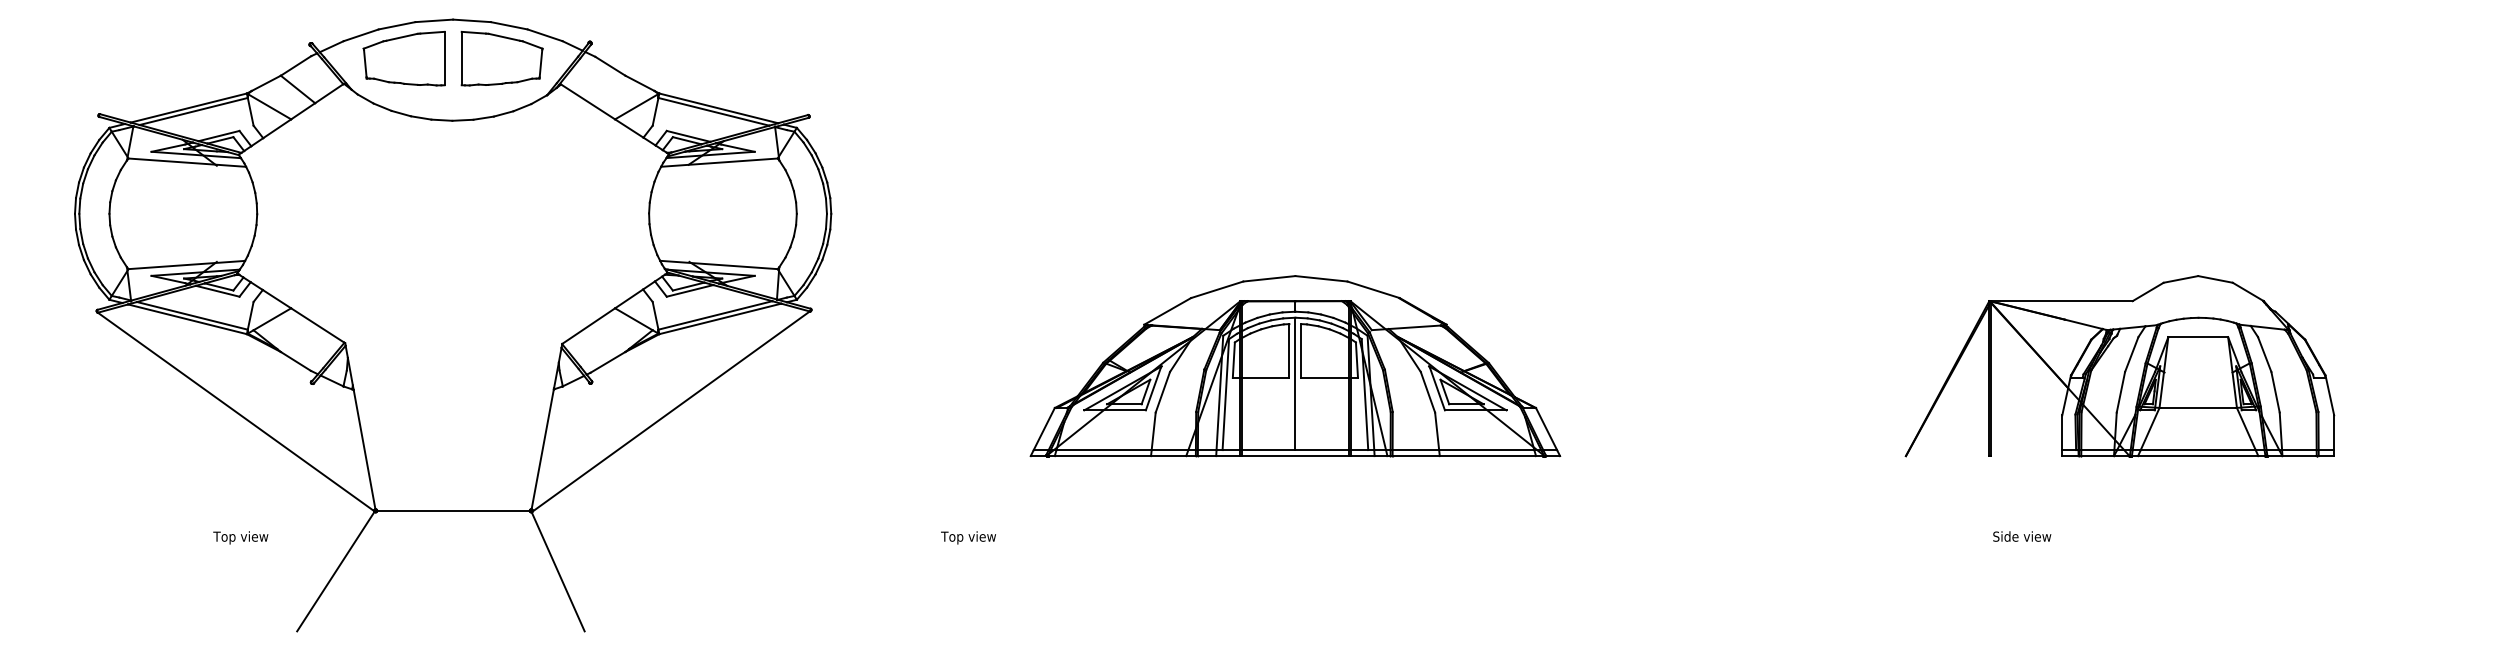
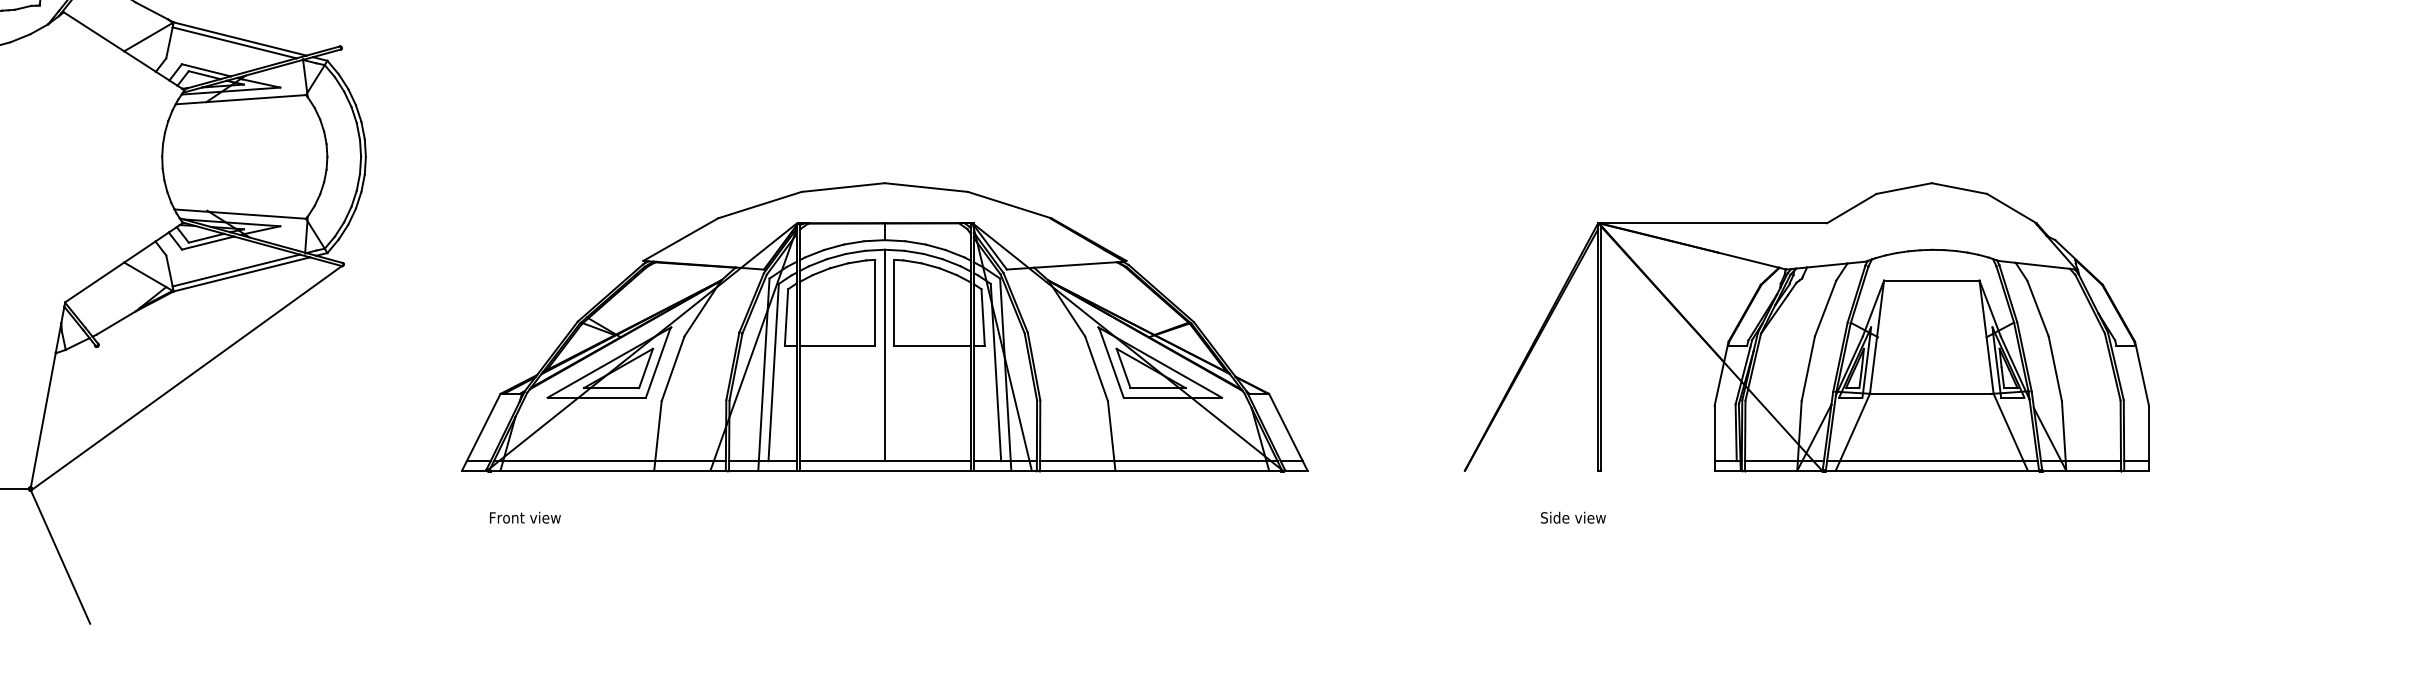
part: (1295, 366) -> (884, 327), size x1.43
part: (2119, 366) -> (1806, 327), size x1.43
text: (2022, 536) -> (1573, 517), moved
text: (973, 537) -> (524, 518), Top view -> Front view

